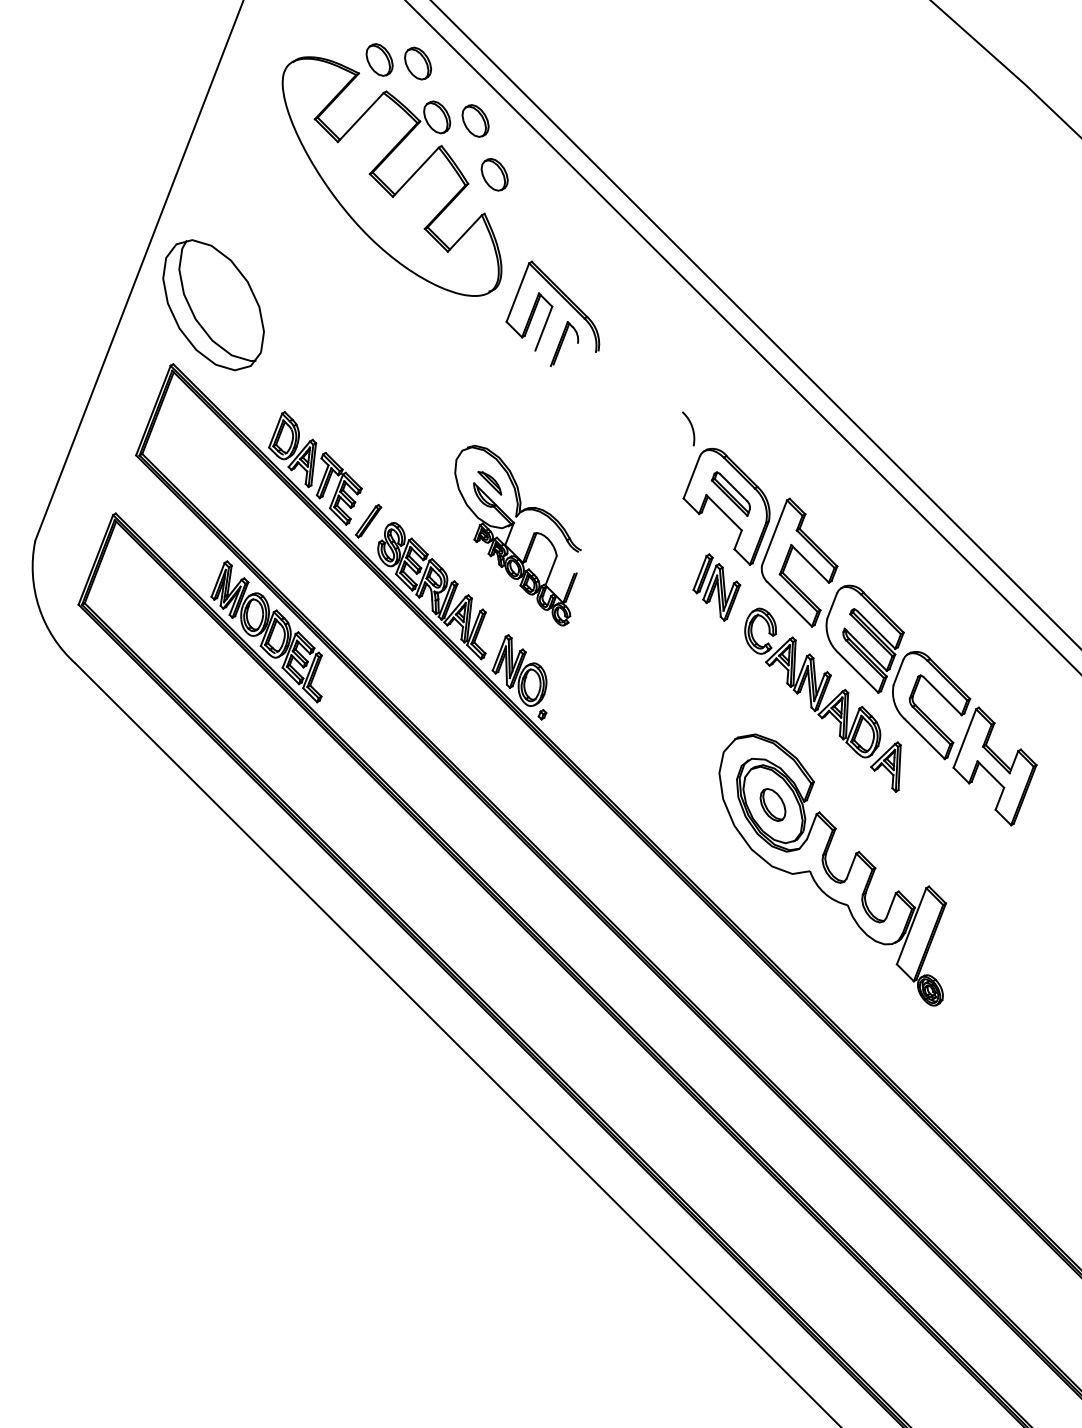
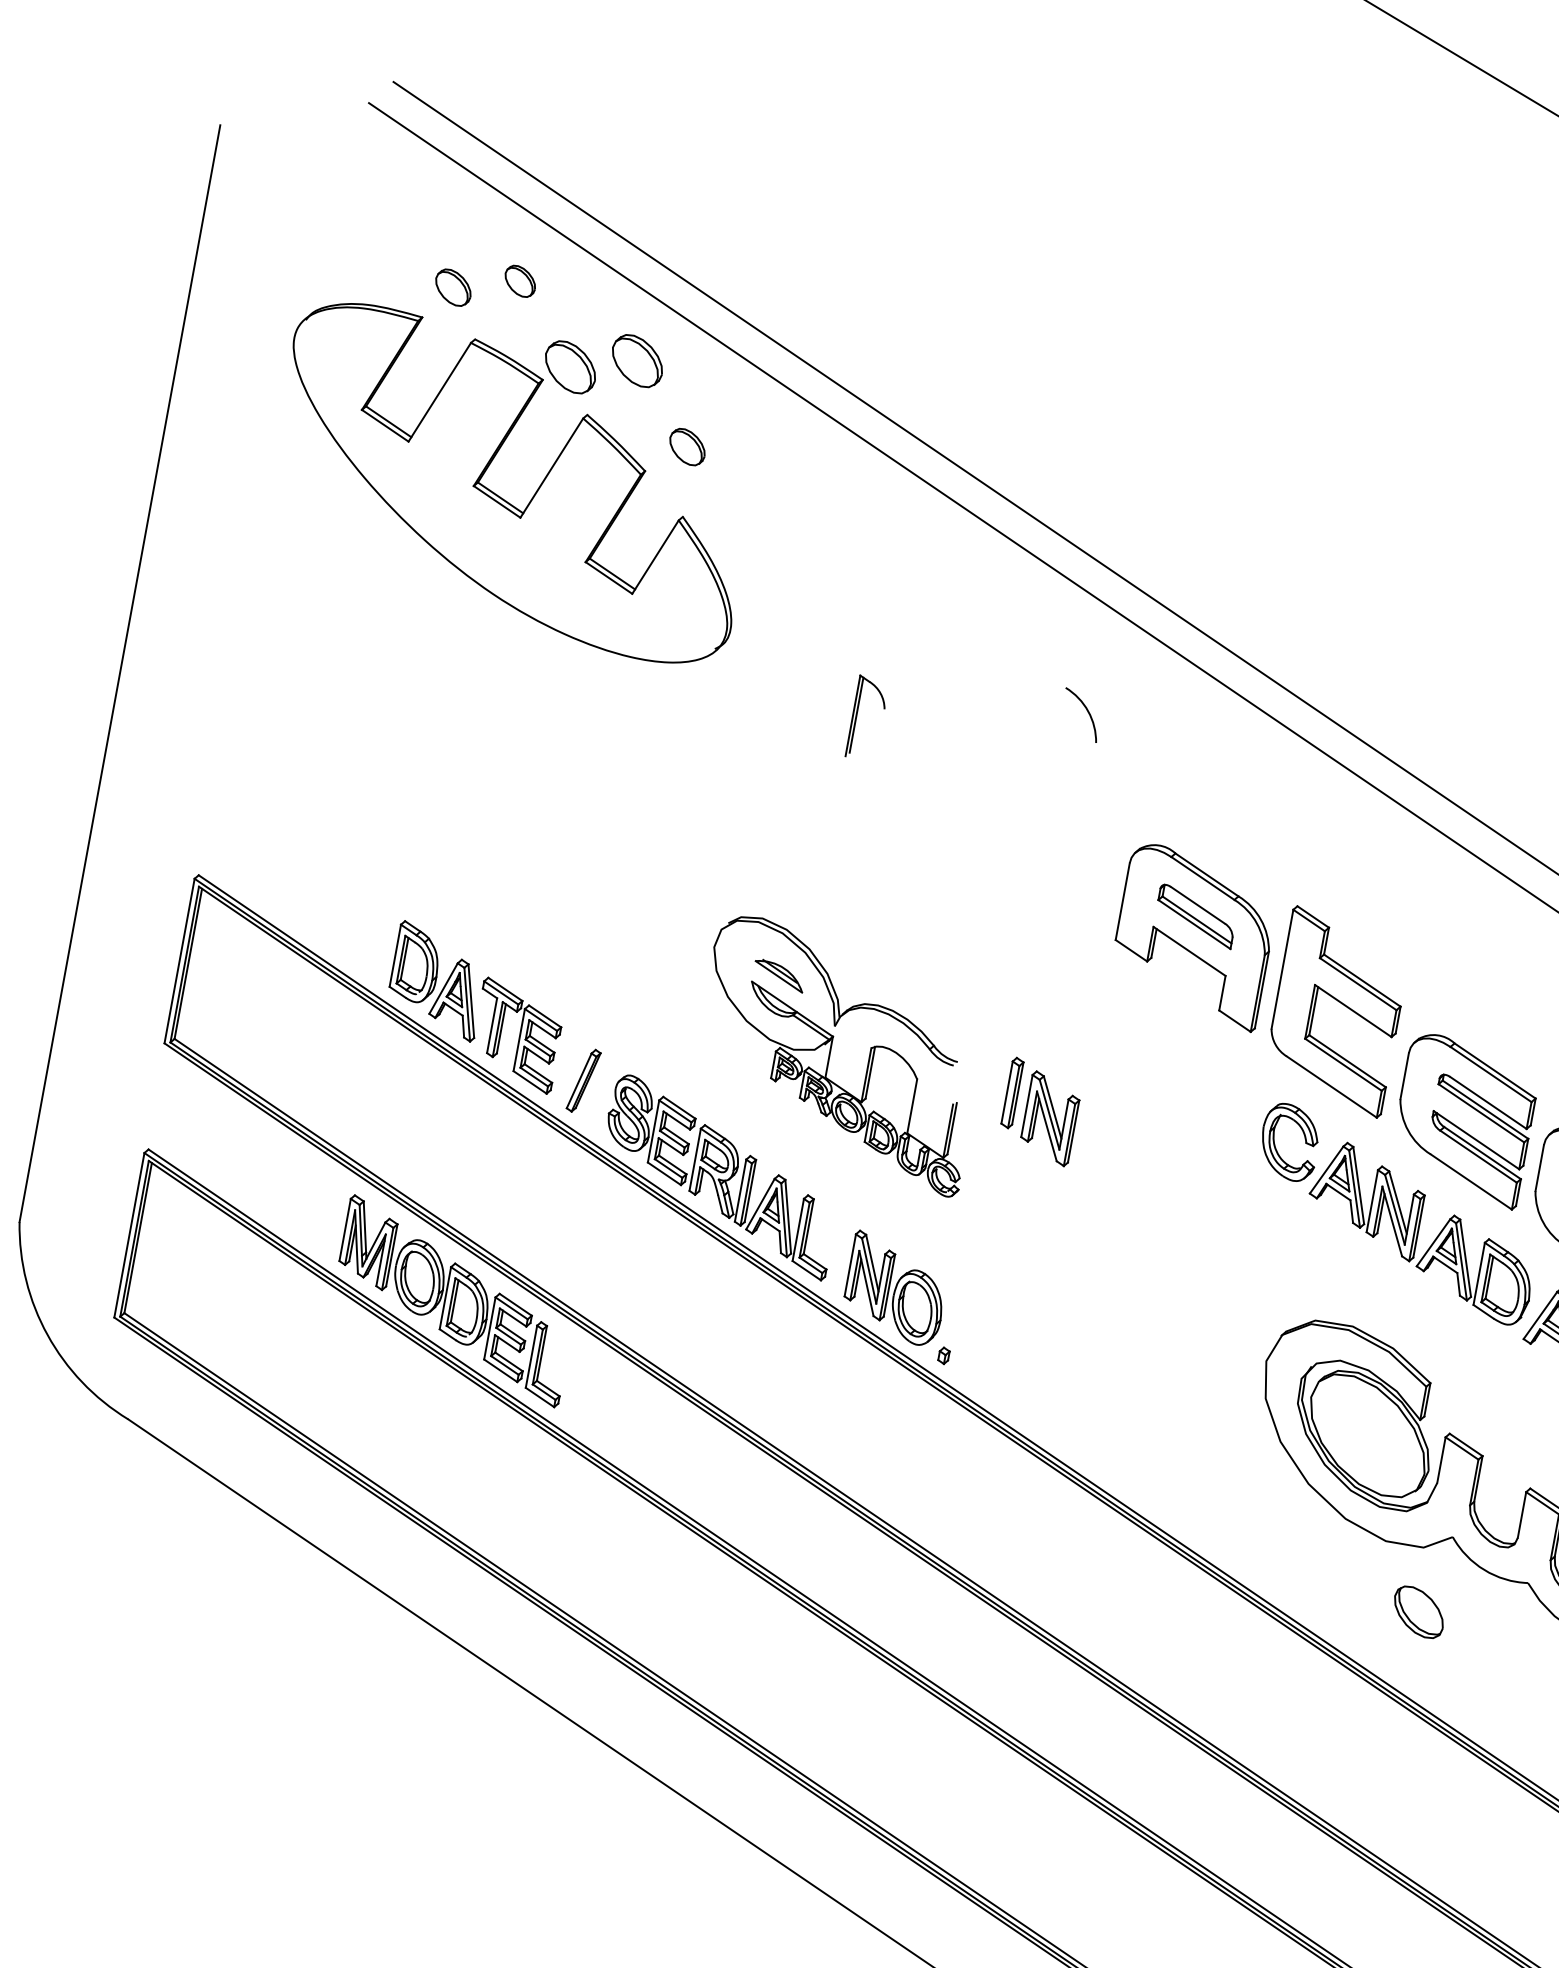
part: (379, 59) -> (453, 286), size x0.7
part: (417, 63) -> (519, 281), size x0.6
part: (494, 174) -> (687, 446), size x0.7
part: (213, 305) -> (248, 761), removed
part: (552, 306) -> (829, 653), removed
arc: (691, 428) -> (1086, 713), moved
part: (716, 587) -> (1039, 1112), moved
part: (772, 804) -> (1417, 1611), moved

